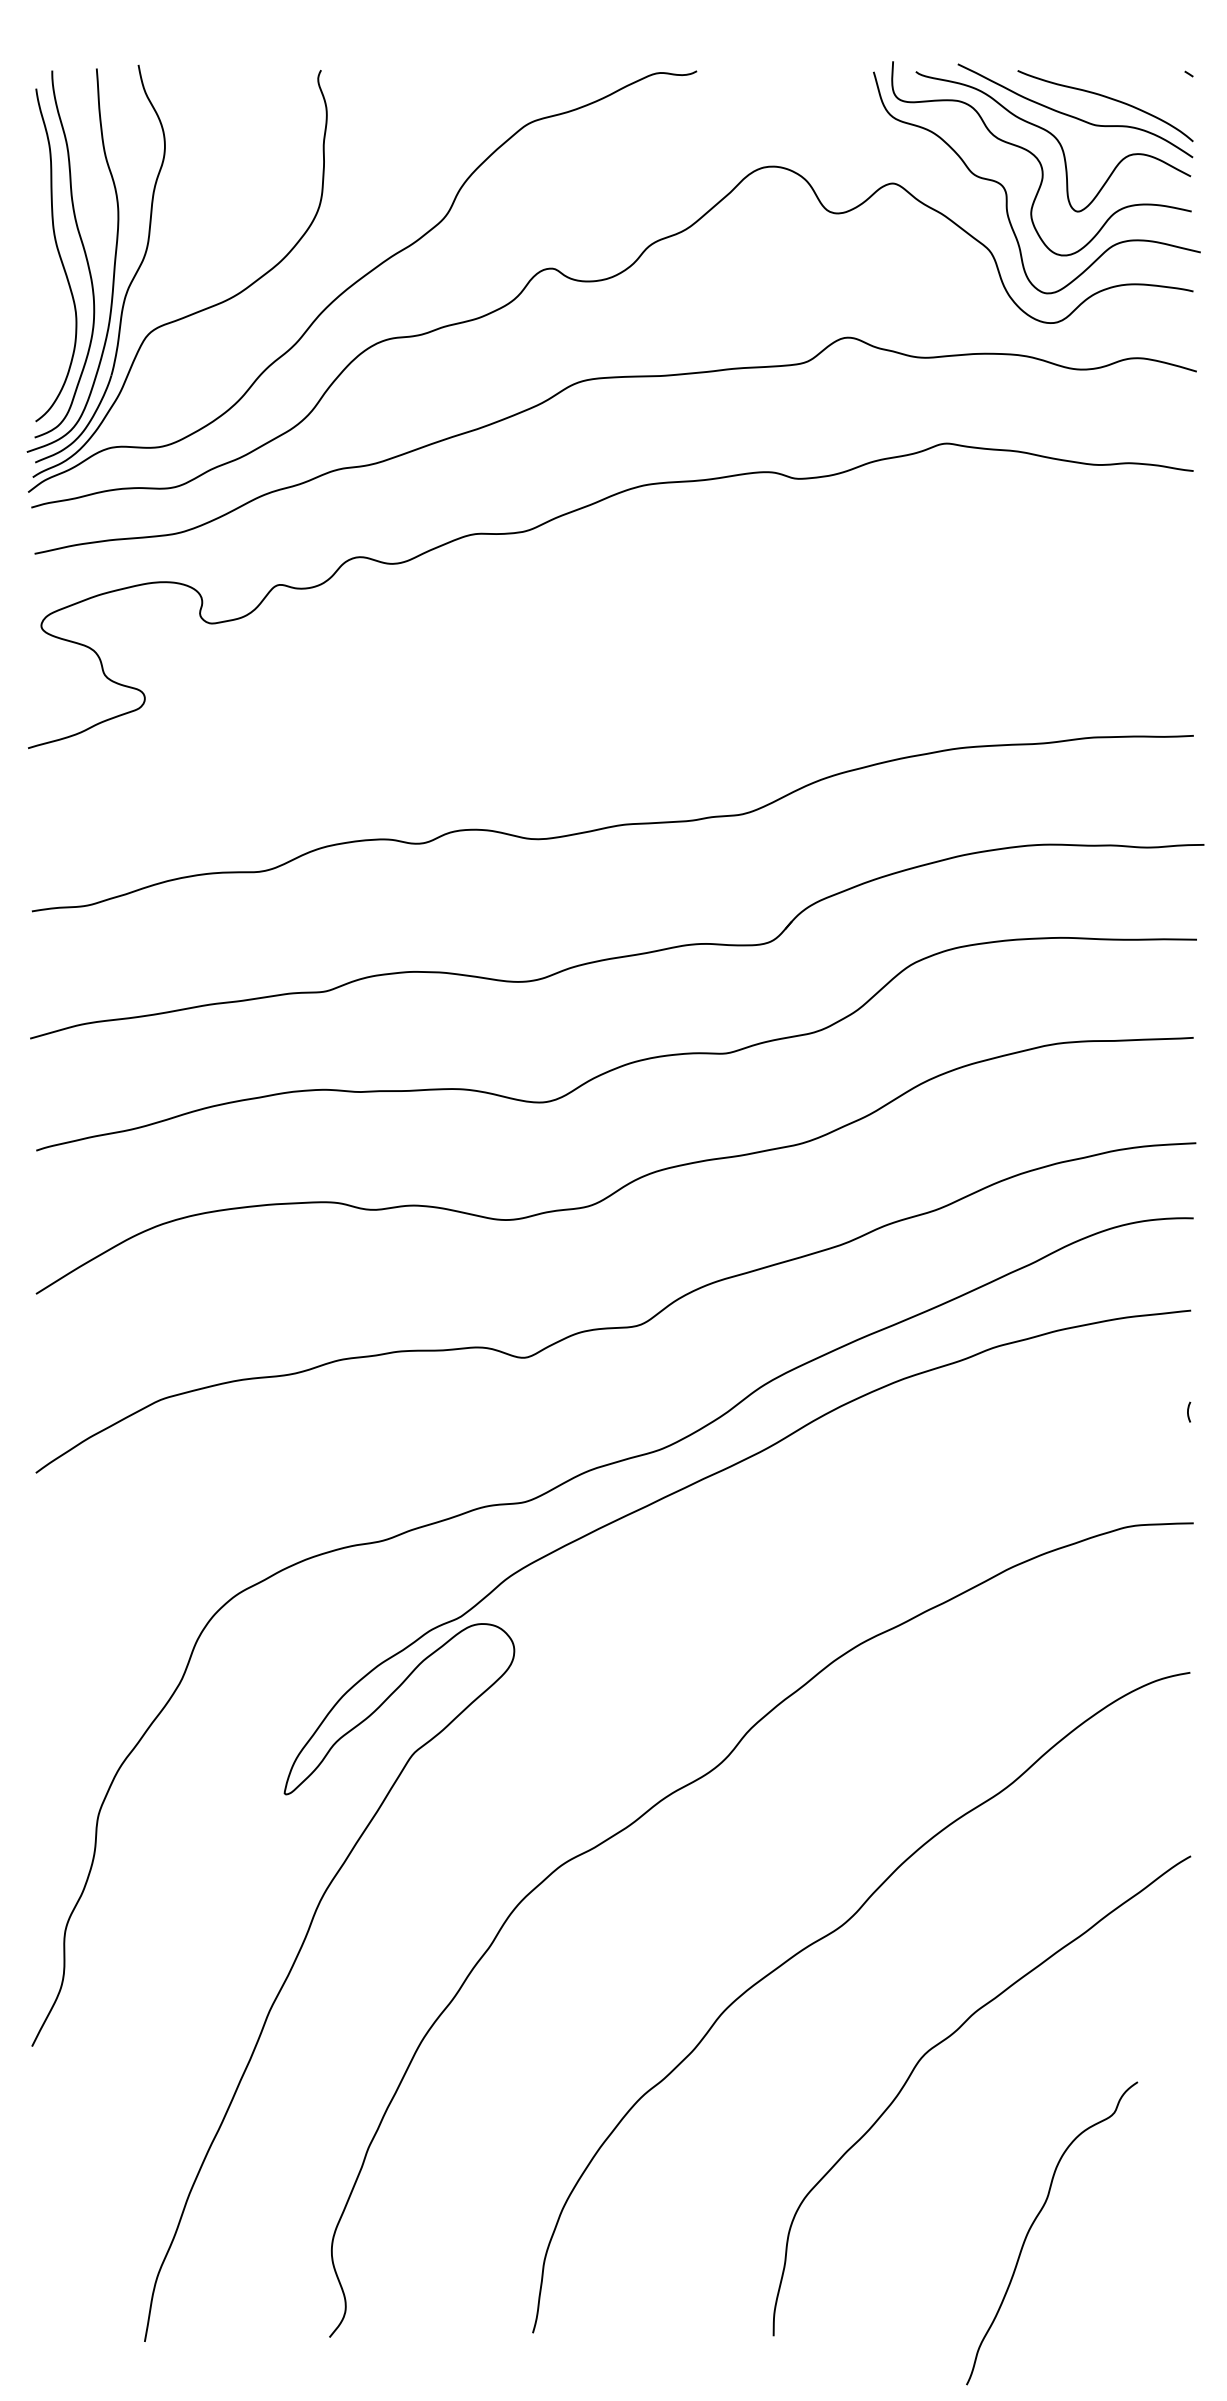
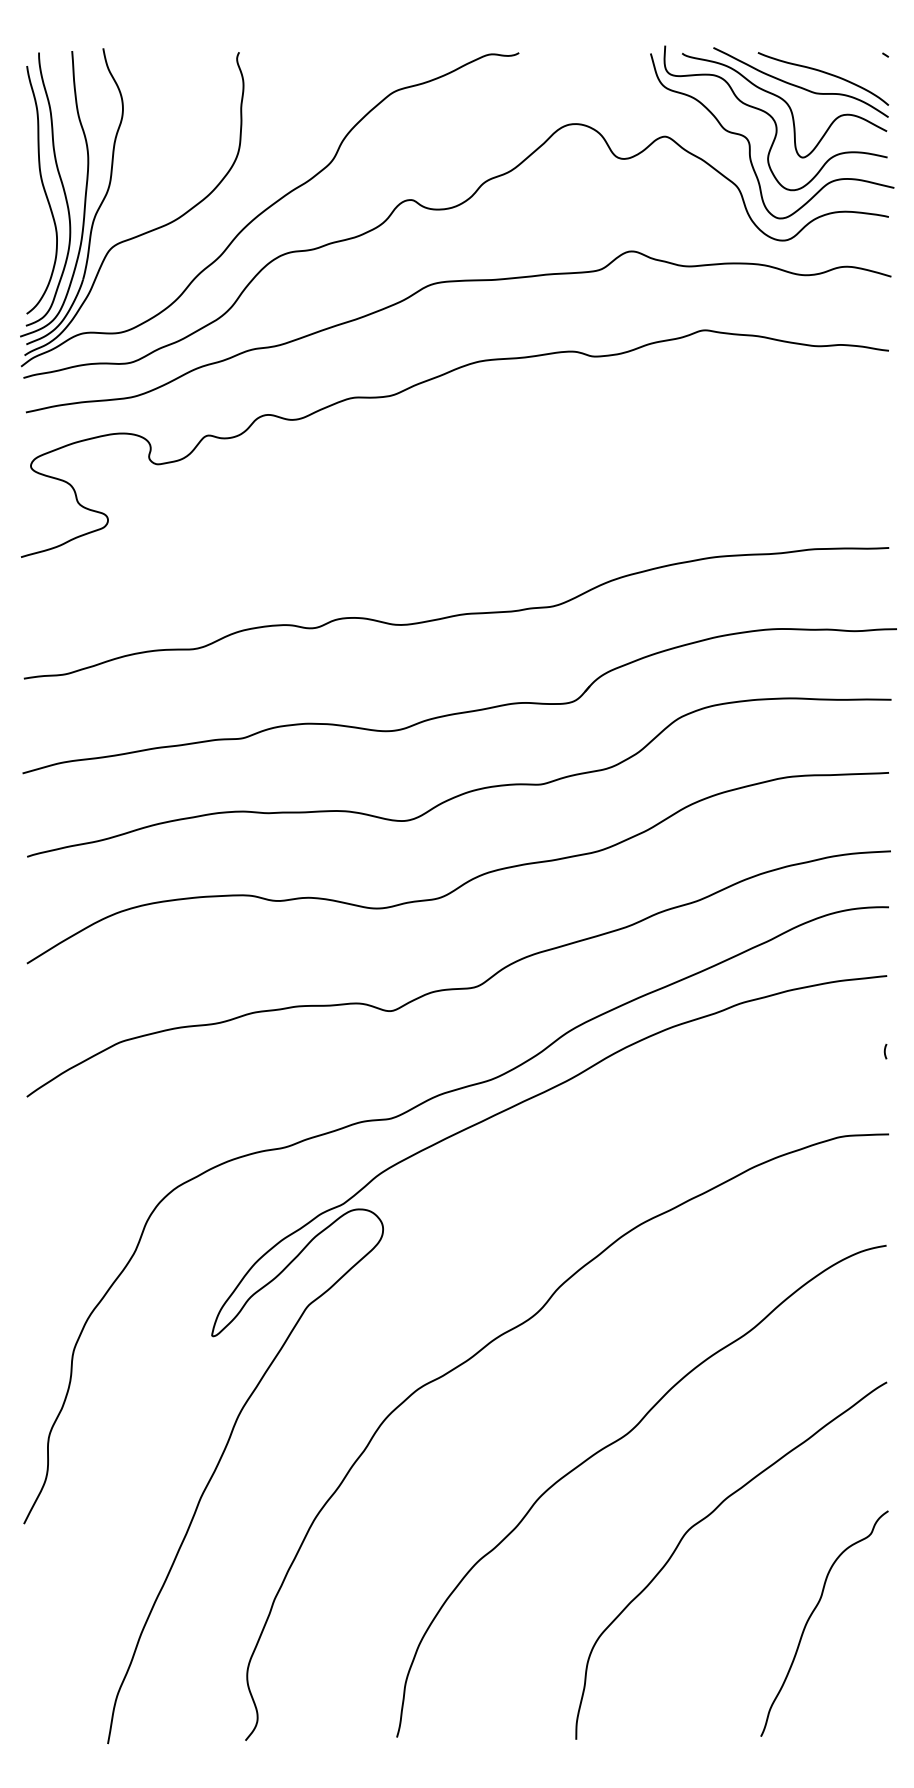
curve: (1035, 2221) -> (812, 1614), moved

